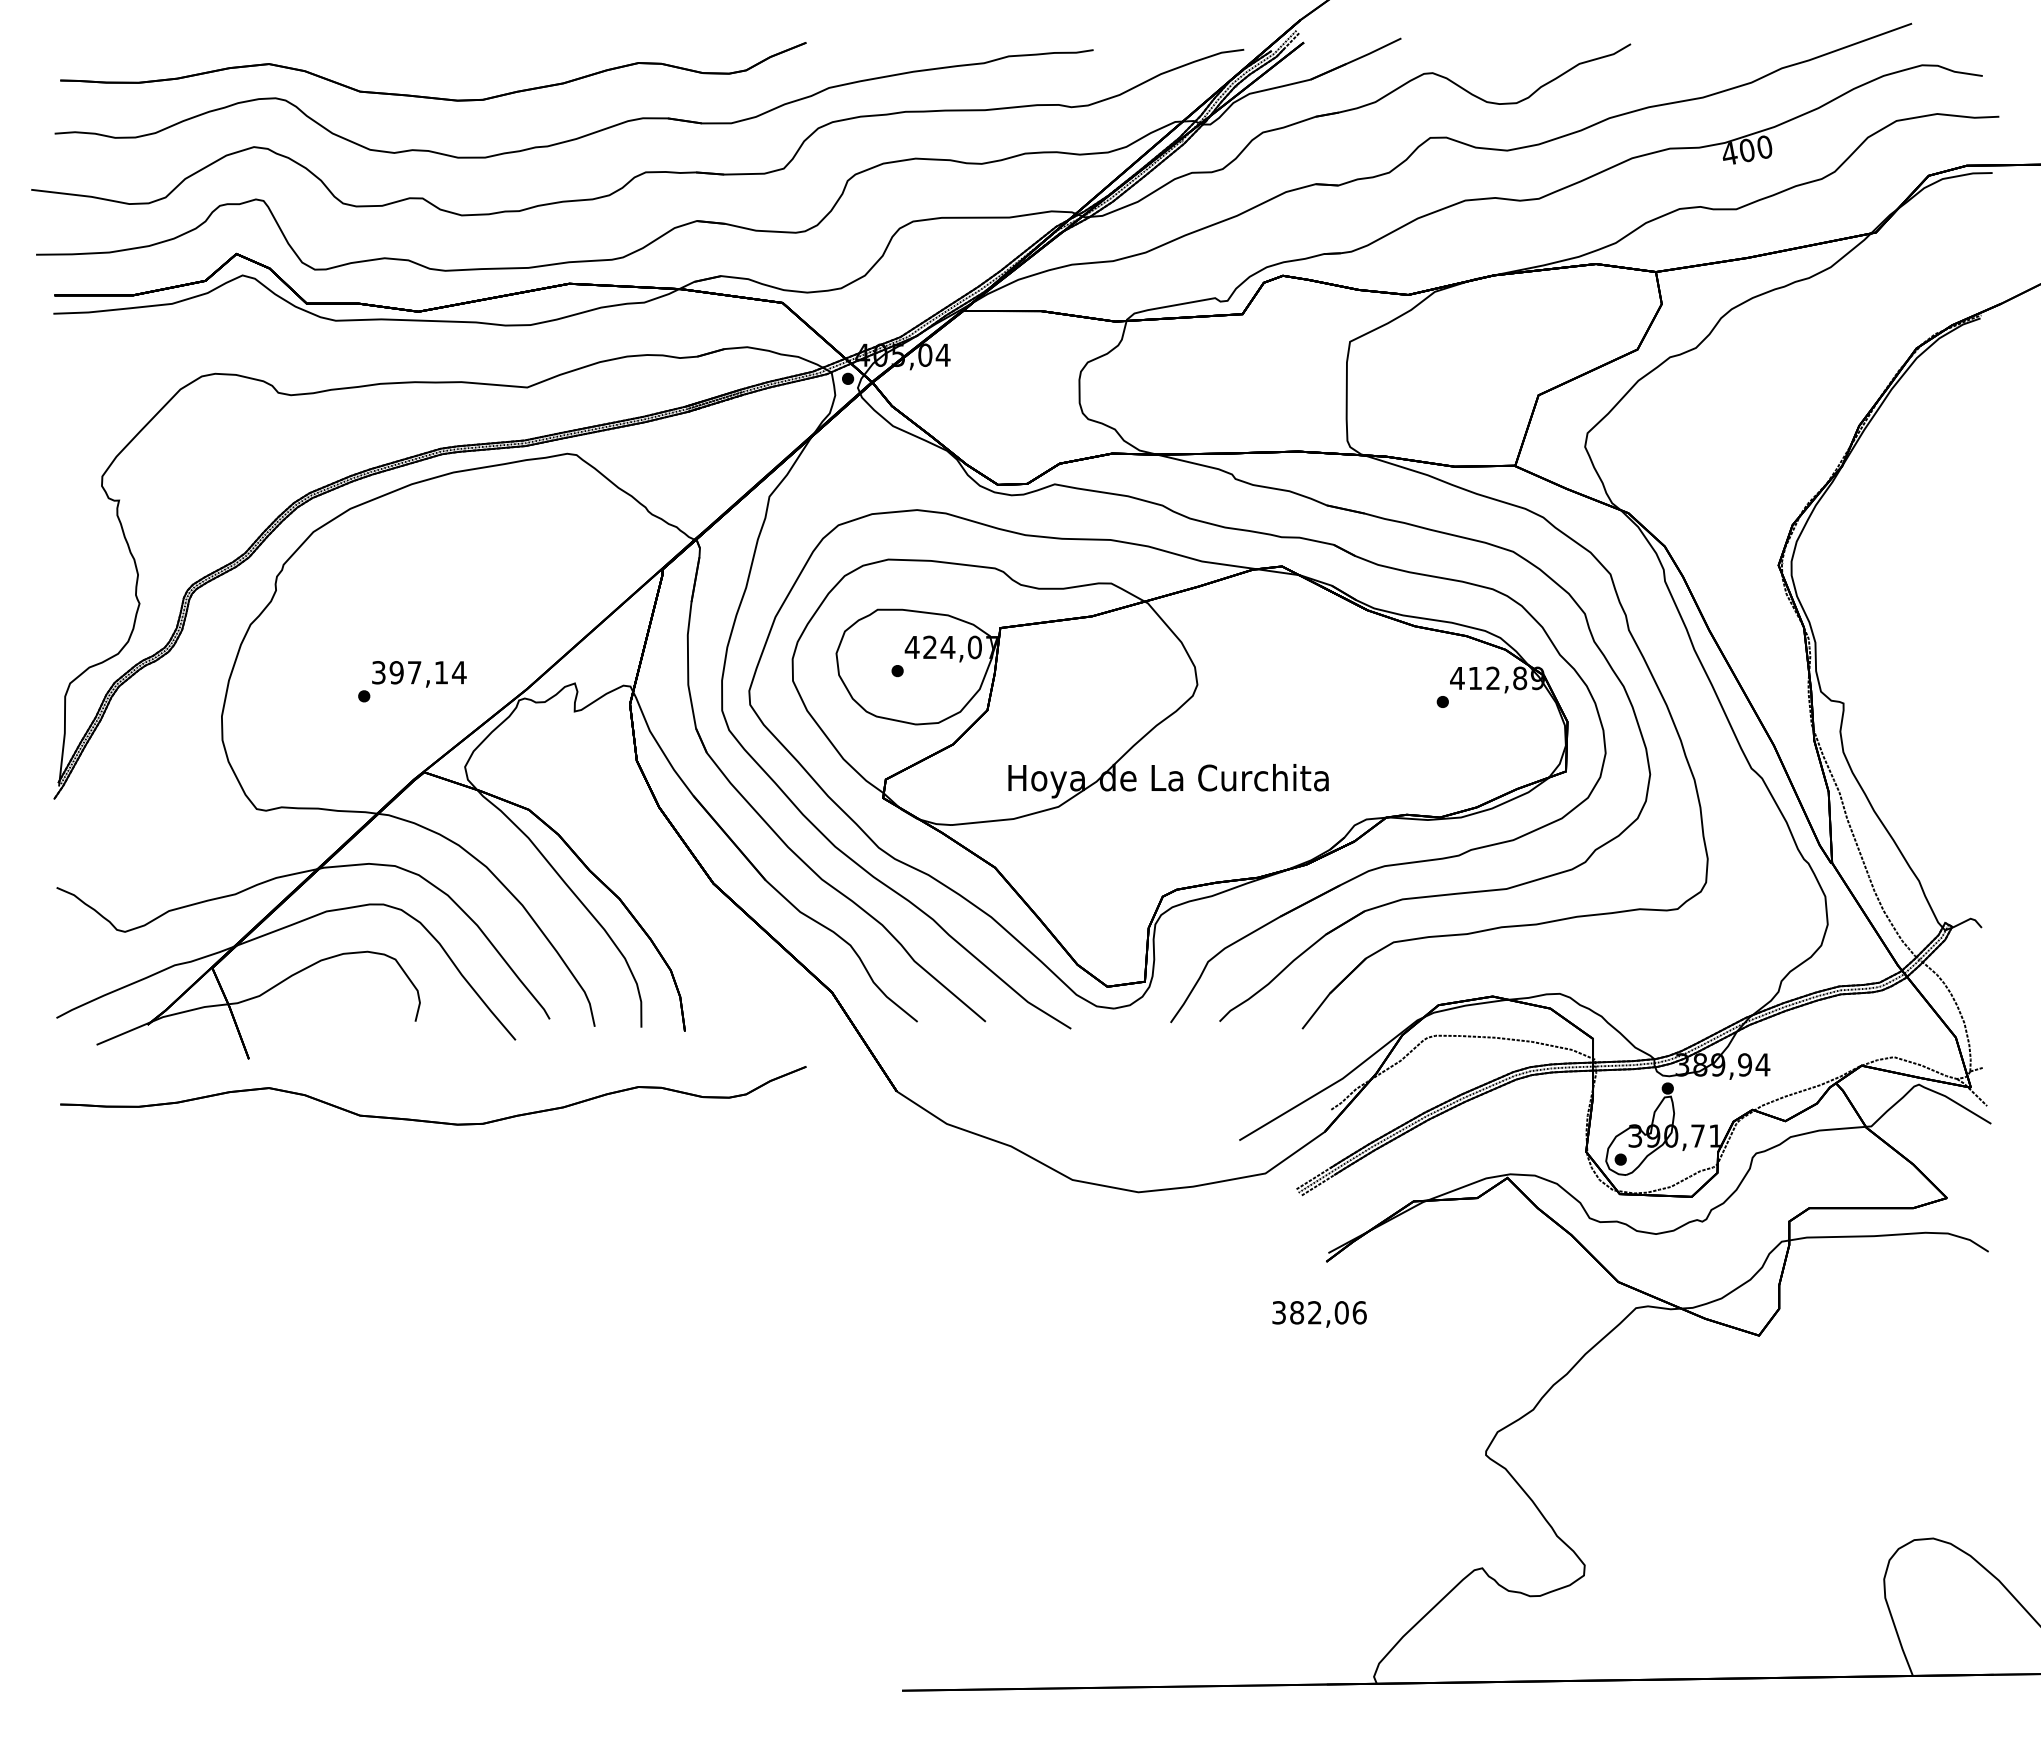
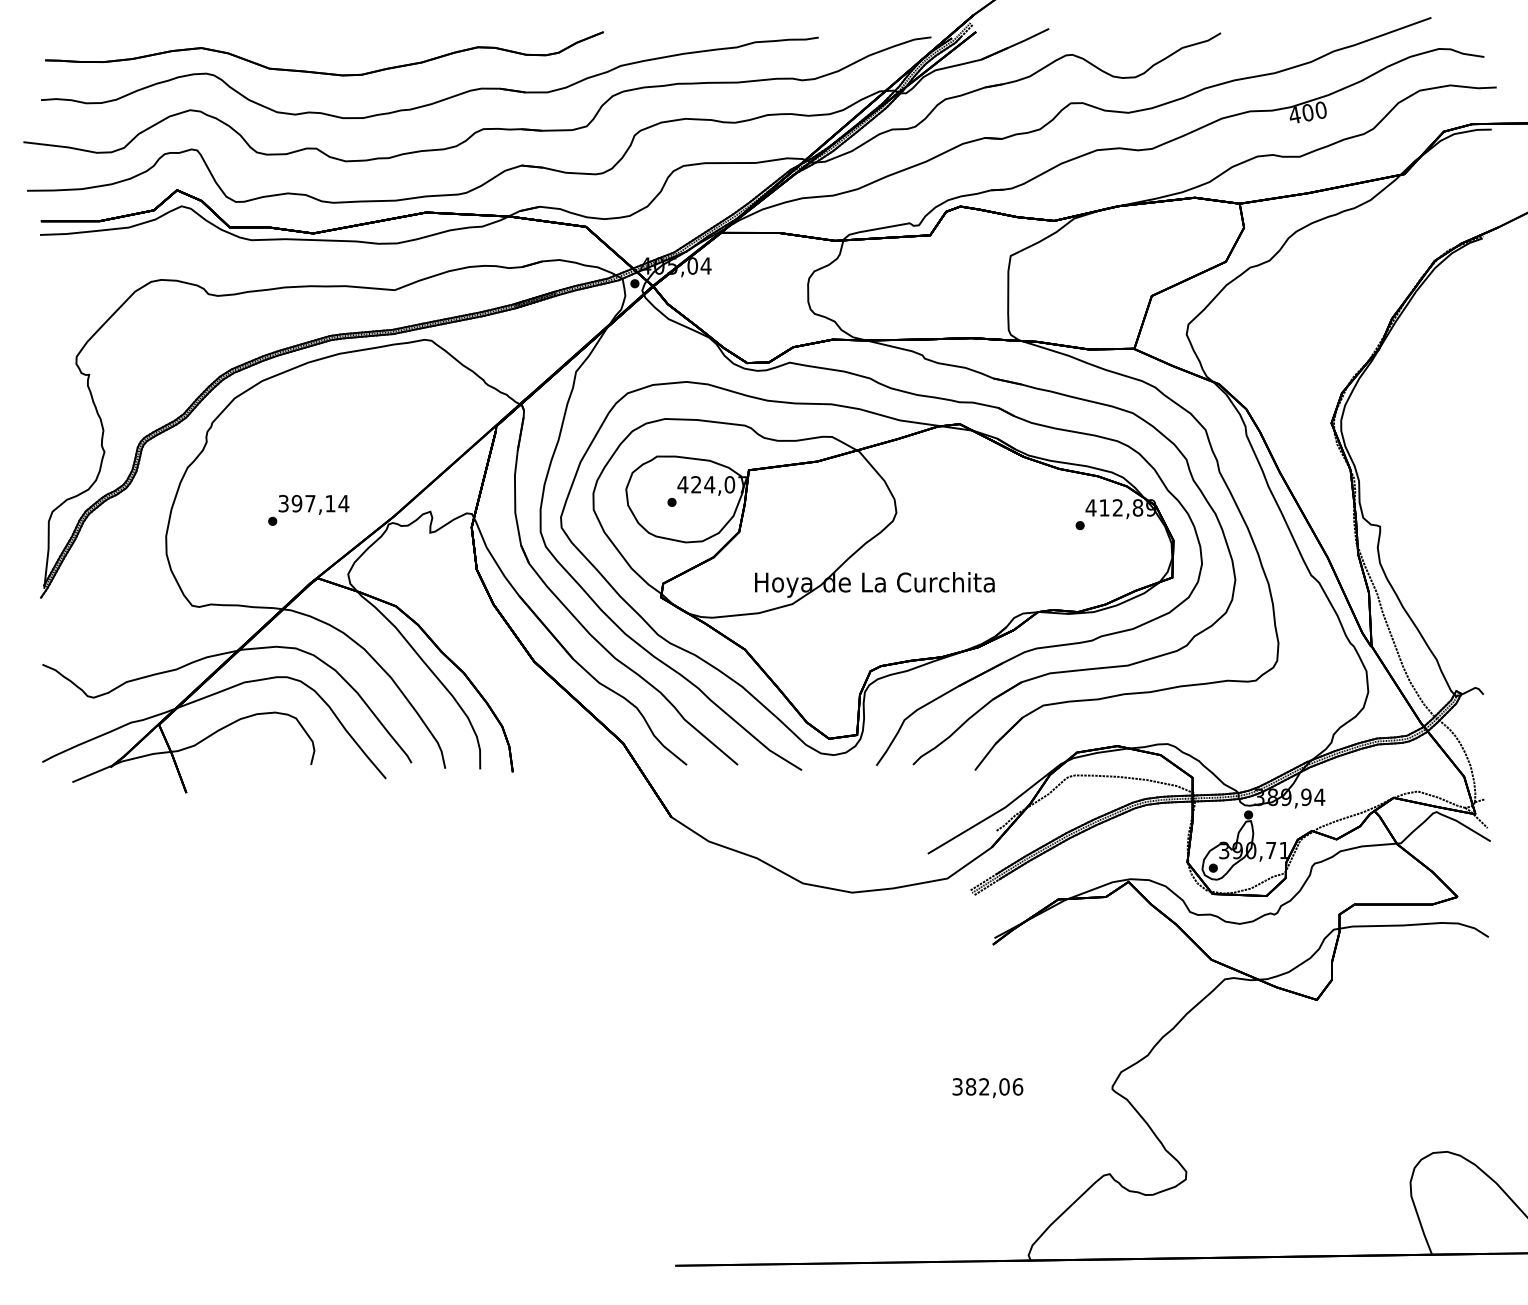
part: (430, 1120) -> (322, 838), removed
text: (1319, 1314) -> (987, 1088), moved

